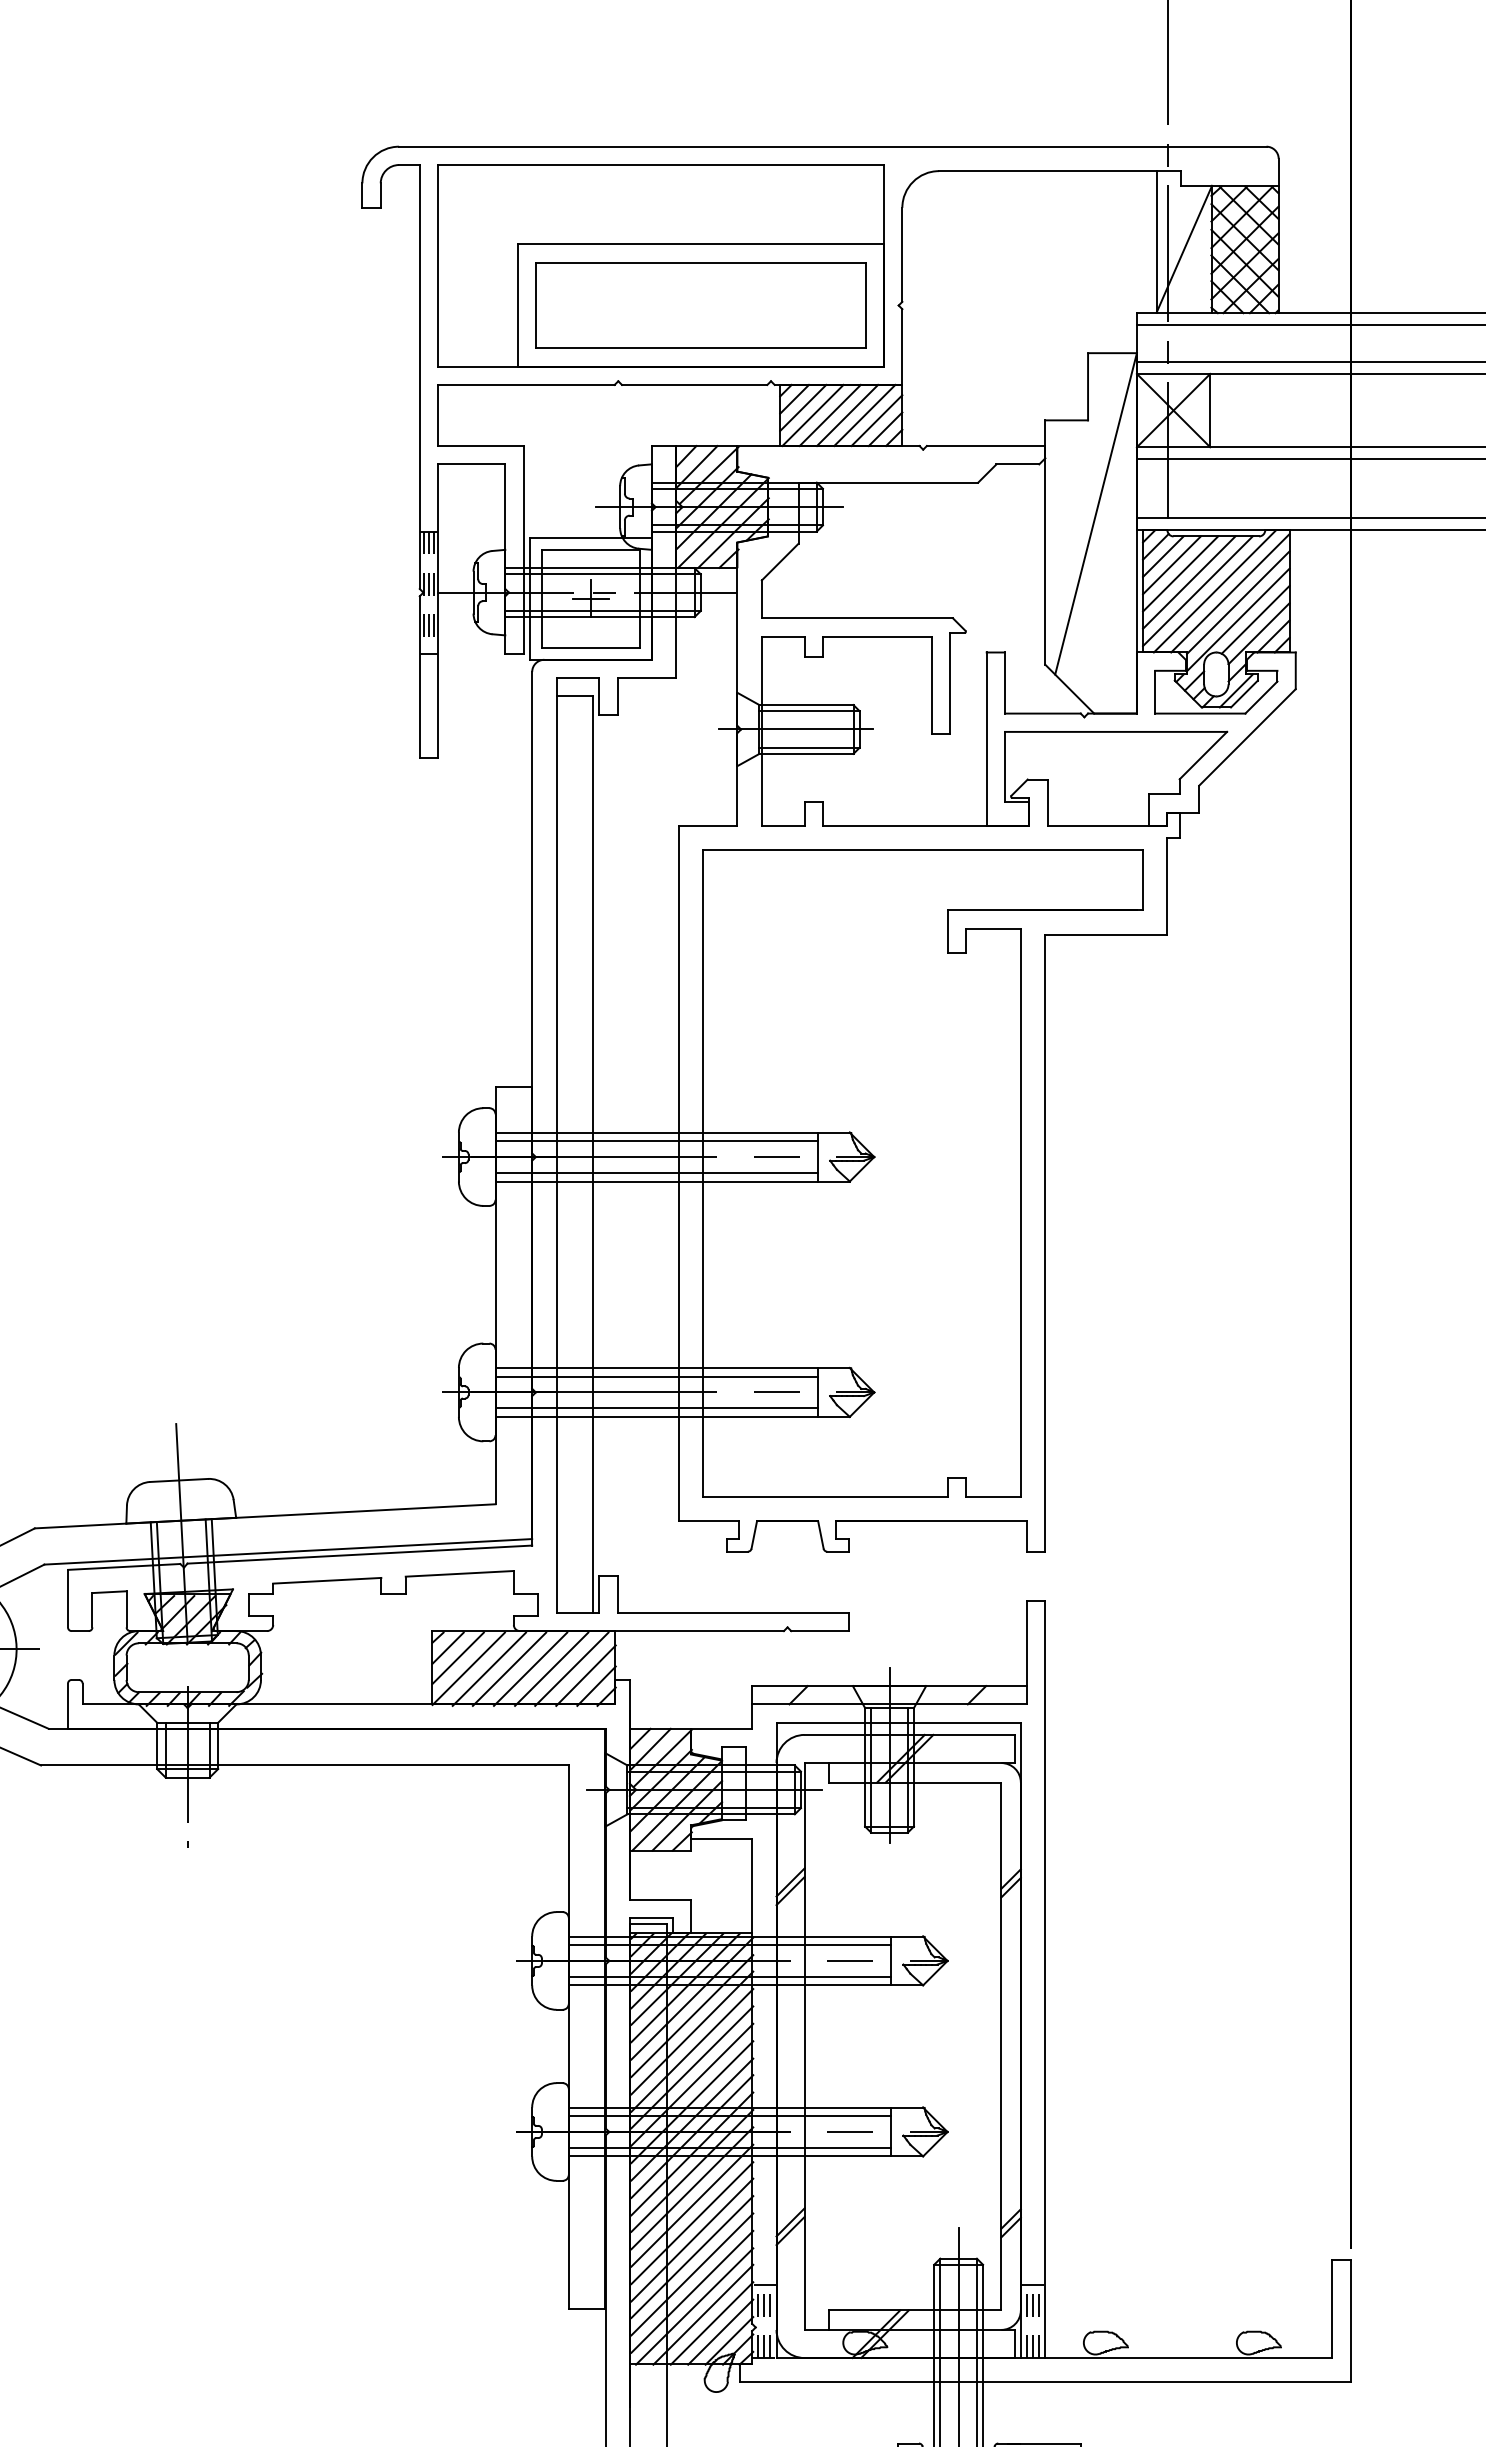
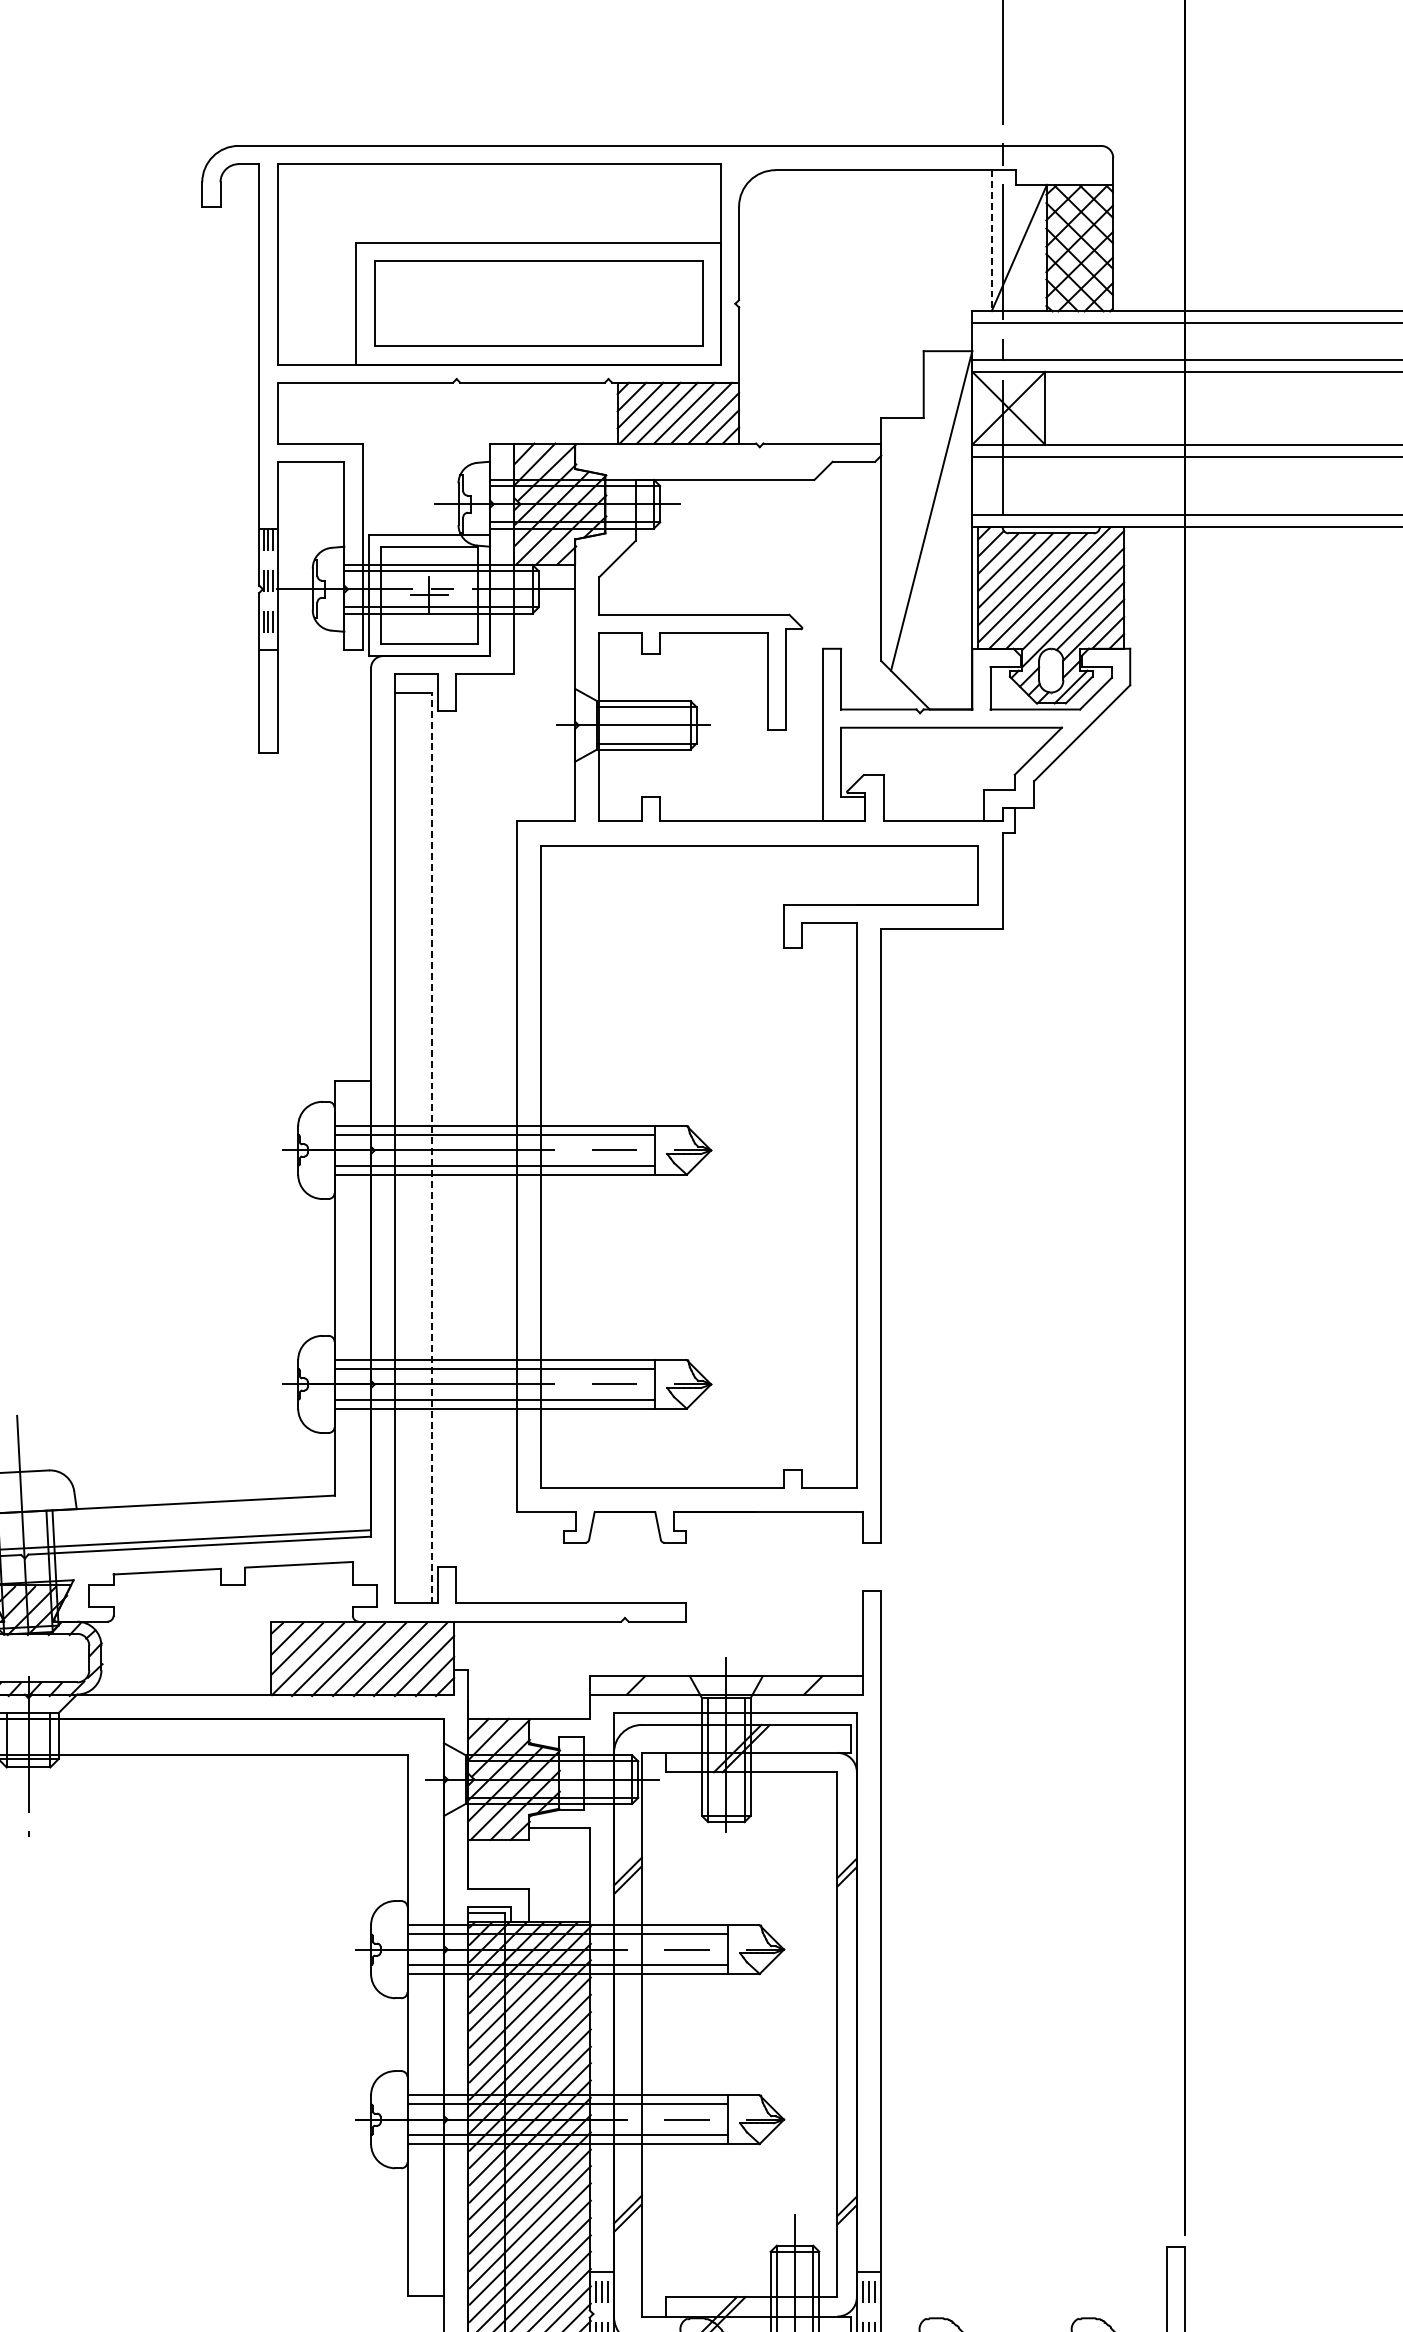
line: (1156, 242) -> (991, 241), solid -> dashed
line: (593, 1154) -> (432, 1147), solid -> dashed

